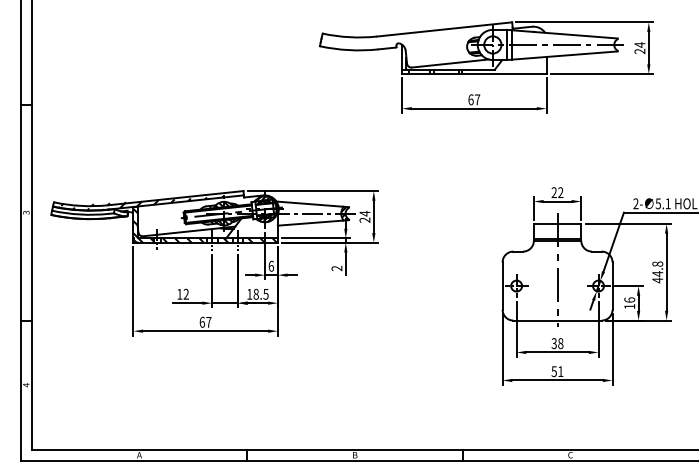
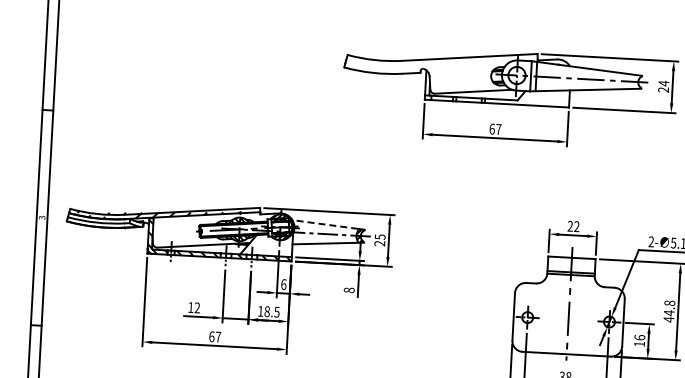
line: (308, 204) -> (324, 224), solid -> dashed
text: (364, 213) -> (379, 236), 24 -> 25
text: (336, 268) -> (348, 290), 2 -> 8

